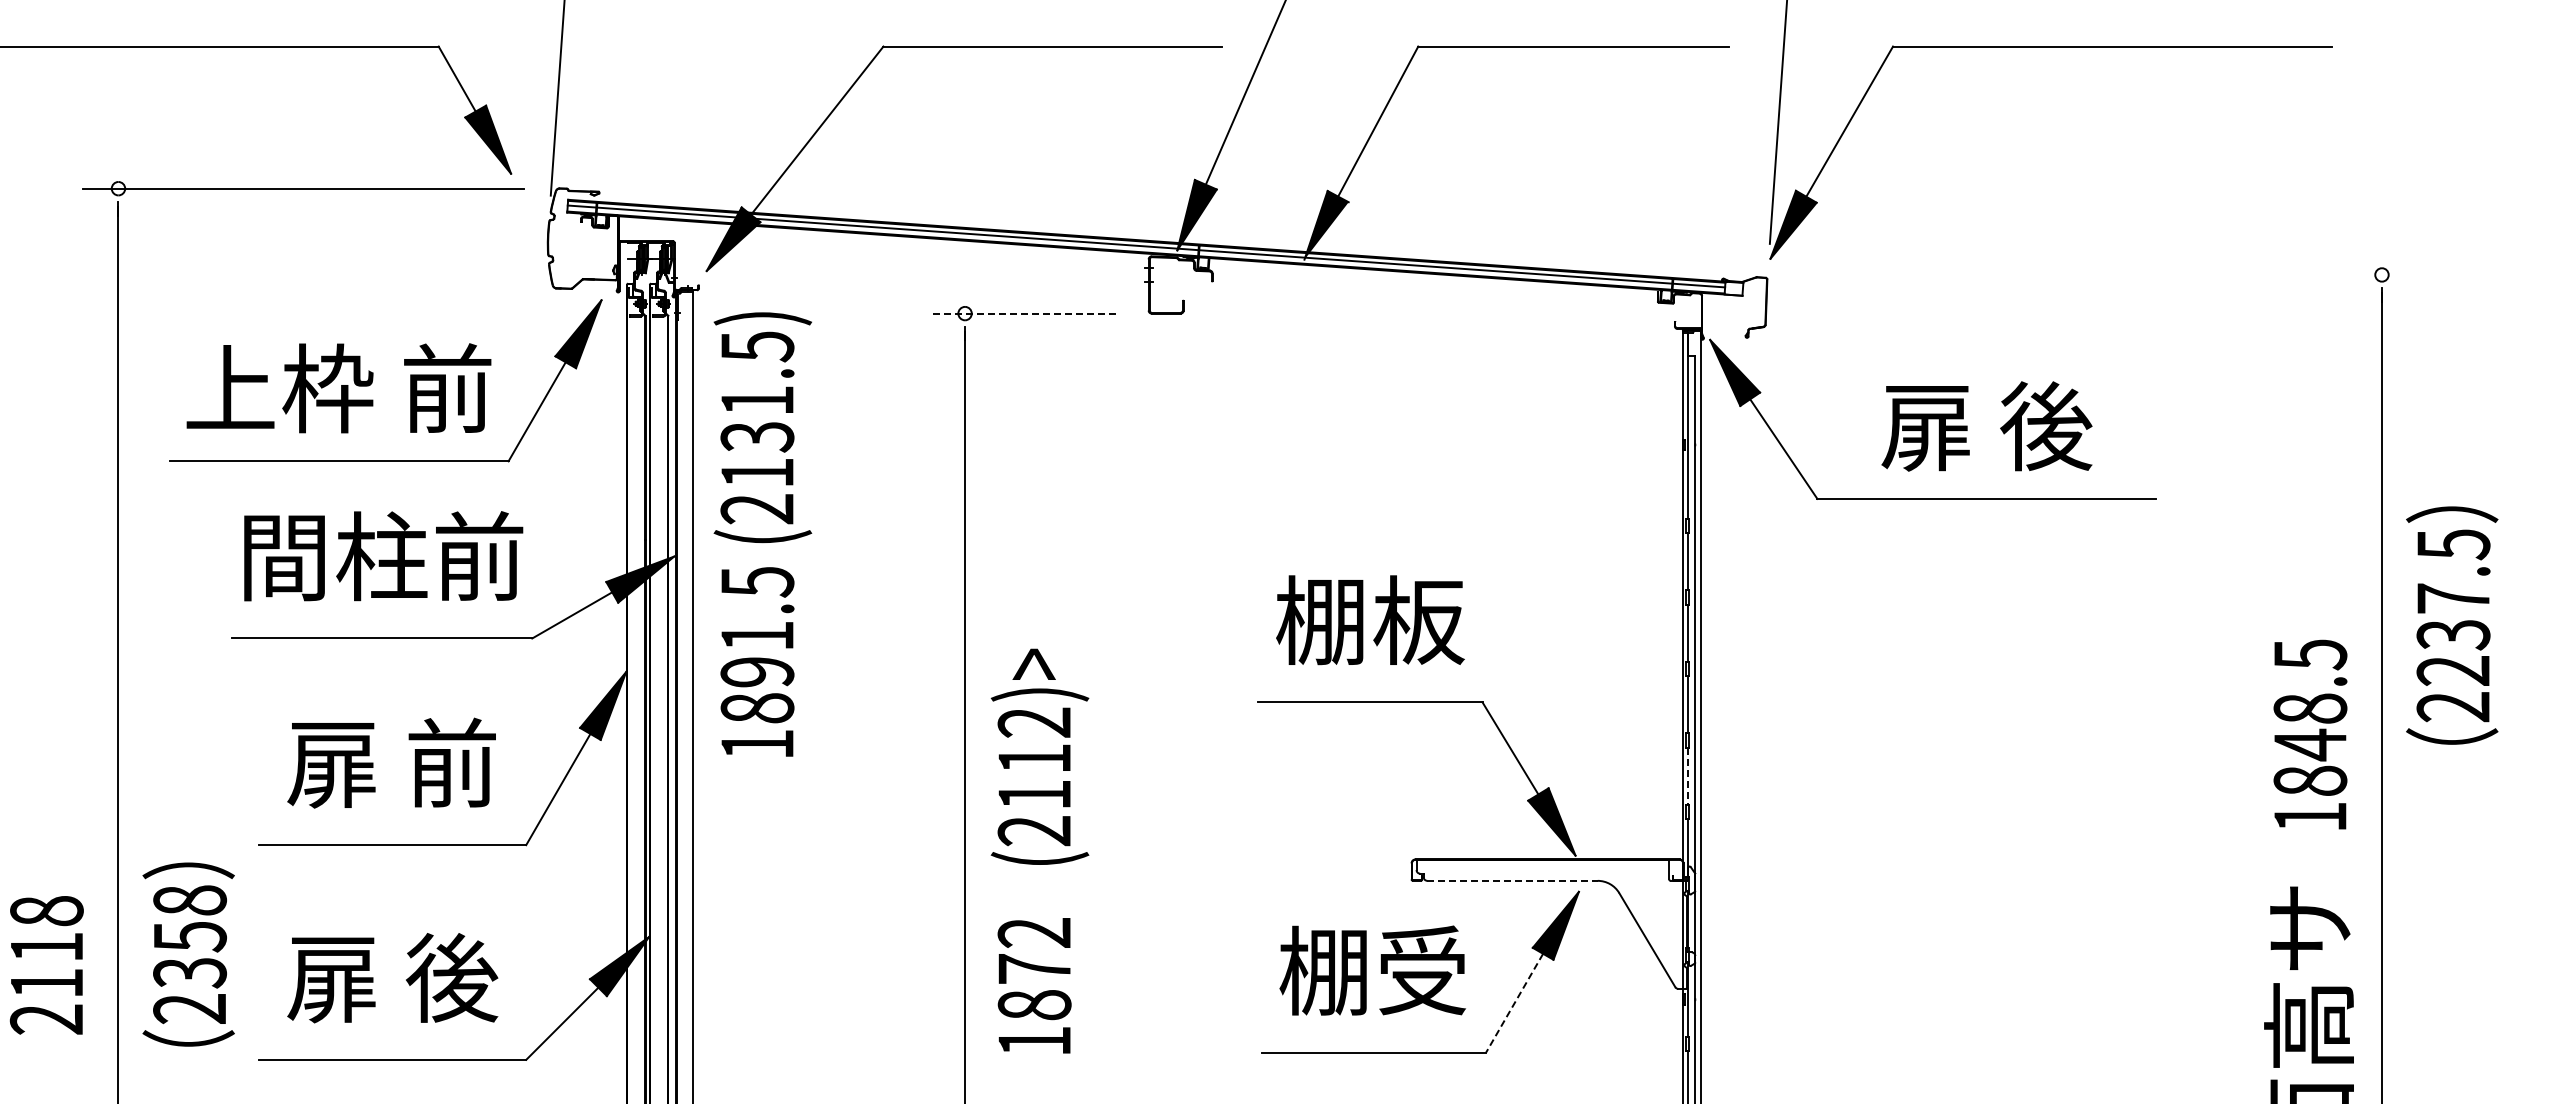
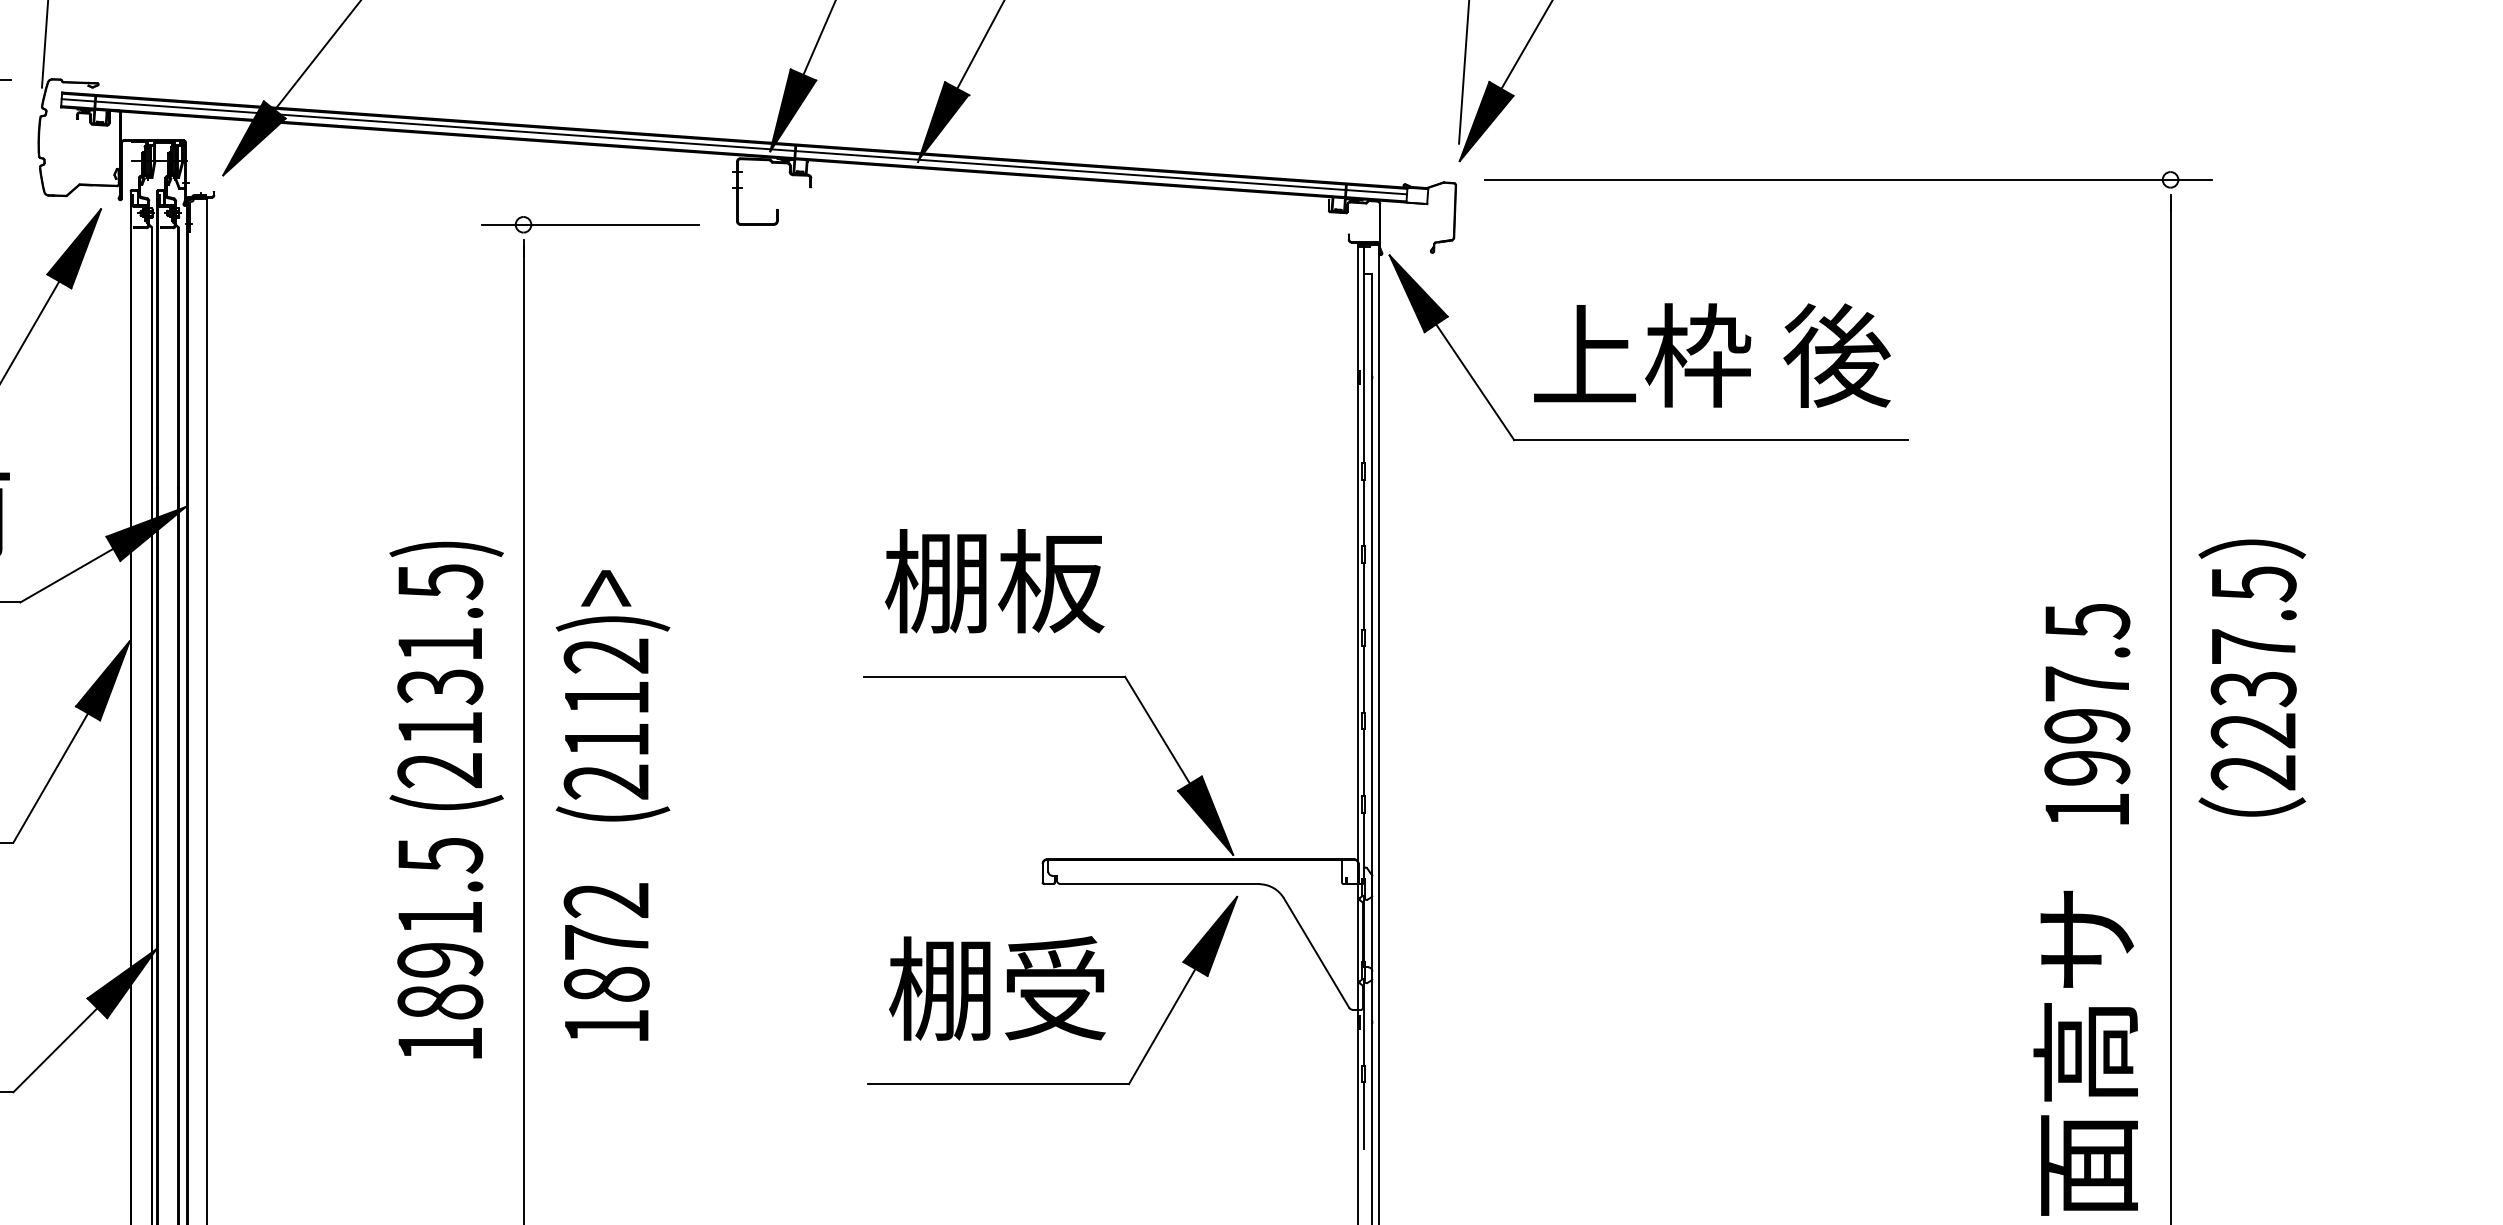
line: (2104, 274) -> (1848, 179), added
line: (1022, 313) -> (590, 224), dashed -> solid
text: (1987, 426) -> (1712, 356), 扉 後 -> 上枠 後
text: (762, 534) -> (446, 800), moved
text: (2452, 625) -> (2252, 678), moved
text: (2310, 744) -> (2087, 725), 1848.5 -> 1997.5
line: (1687, 776) -> (1363, 762), dashed -> solid
text: (1039, 850) -> (612, 804), moved
line: (1513, 880) -> (1161, 883), dashed -> solid
line: (1514, 1003) -> (1162, 1026), dashed -> solid

